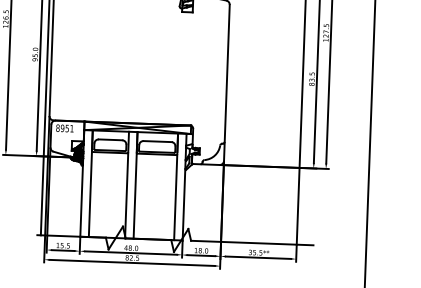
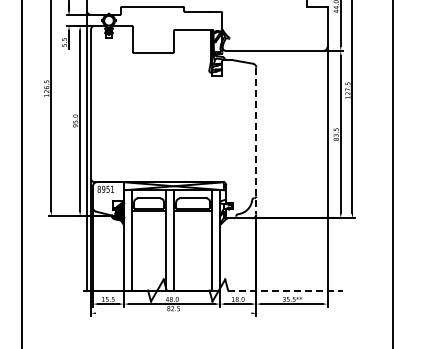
line: (227, 83) -> (256, 141), solid -> dashed
line: (252, 243) -> (285, 290), solid -> dashed
line: (132, 263) -> (173, 313), removed

